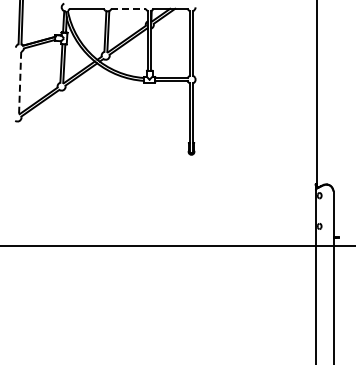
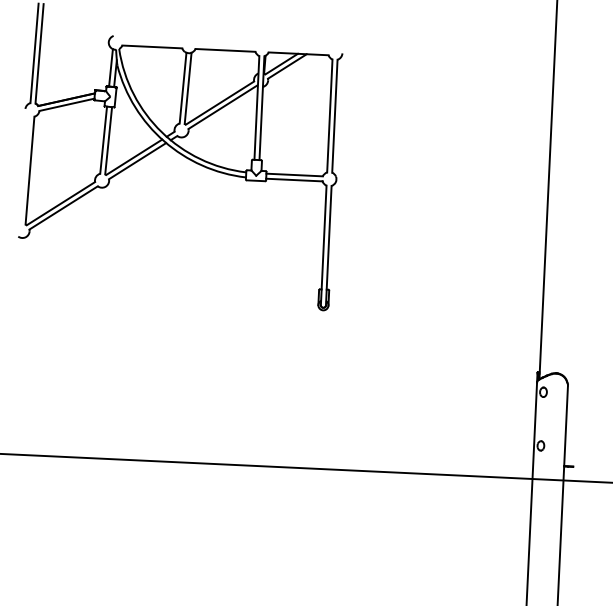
line: (129, 8) -> (226, 49), dashed -> solid
line: (20, 82) -> (30, 170), dashed -> solid

